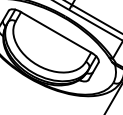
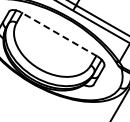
line: (56, 32) -> (59, 34), solid -> dashed

